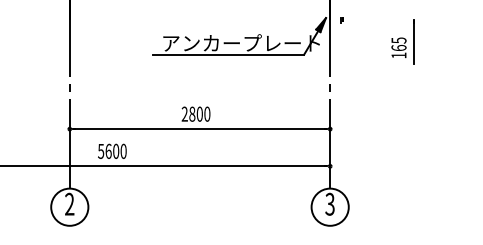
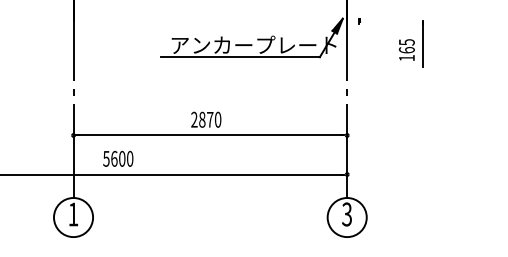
part: (402, 41) -> (410, 43), moved
text: (199, 113) -> (209, 119), 2800 -> 2870
text: (69, 203) -> (73, 213), 2 -> 1

